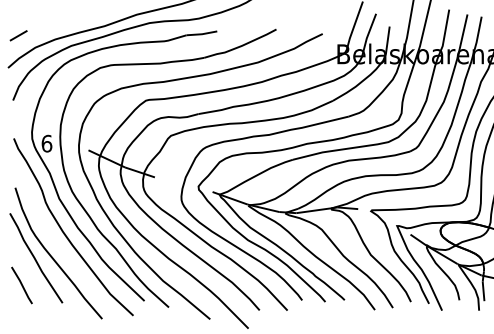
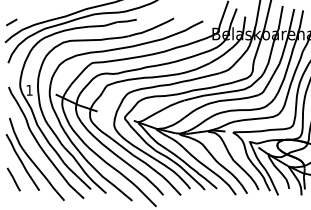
text: (46, 142) -> (29, 89), 6 -> 1

